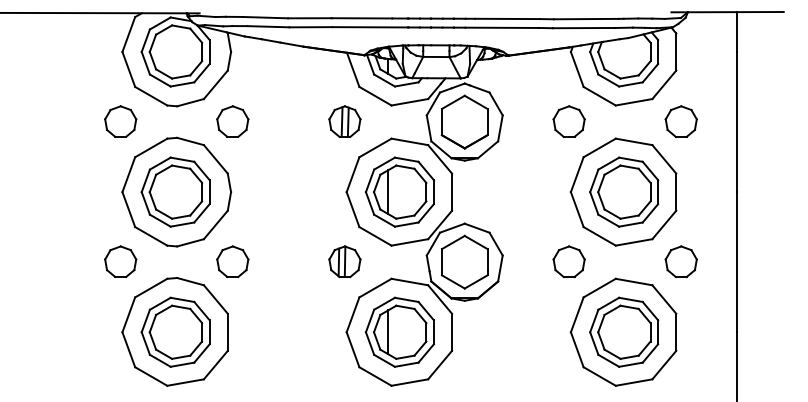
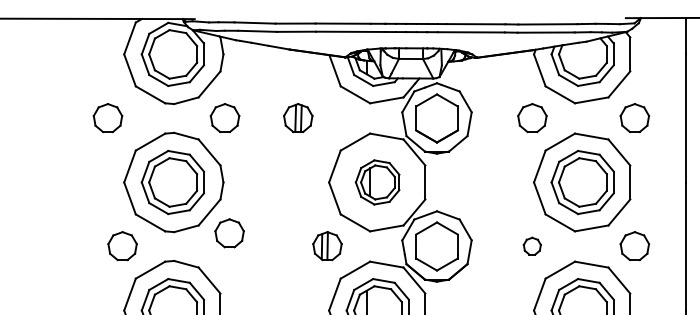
part: (120, 121) -> (107, 117), moved
part: (344, 121) -> (297, 117), moved
part: (399, 191) -> (377, 181), size x0.7
part: (232, 261) -> (229, 233), moved
part: (568, 261) -> (531, 245), size x0.6

